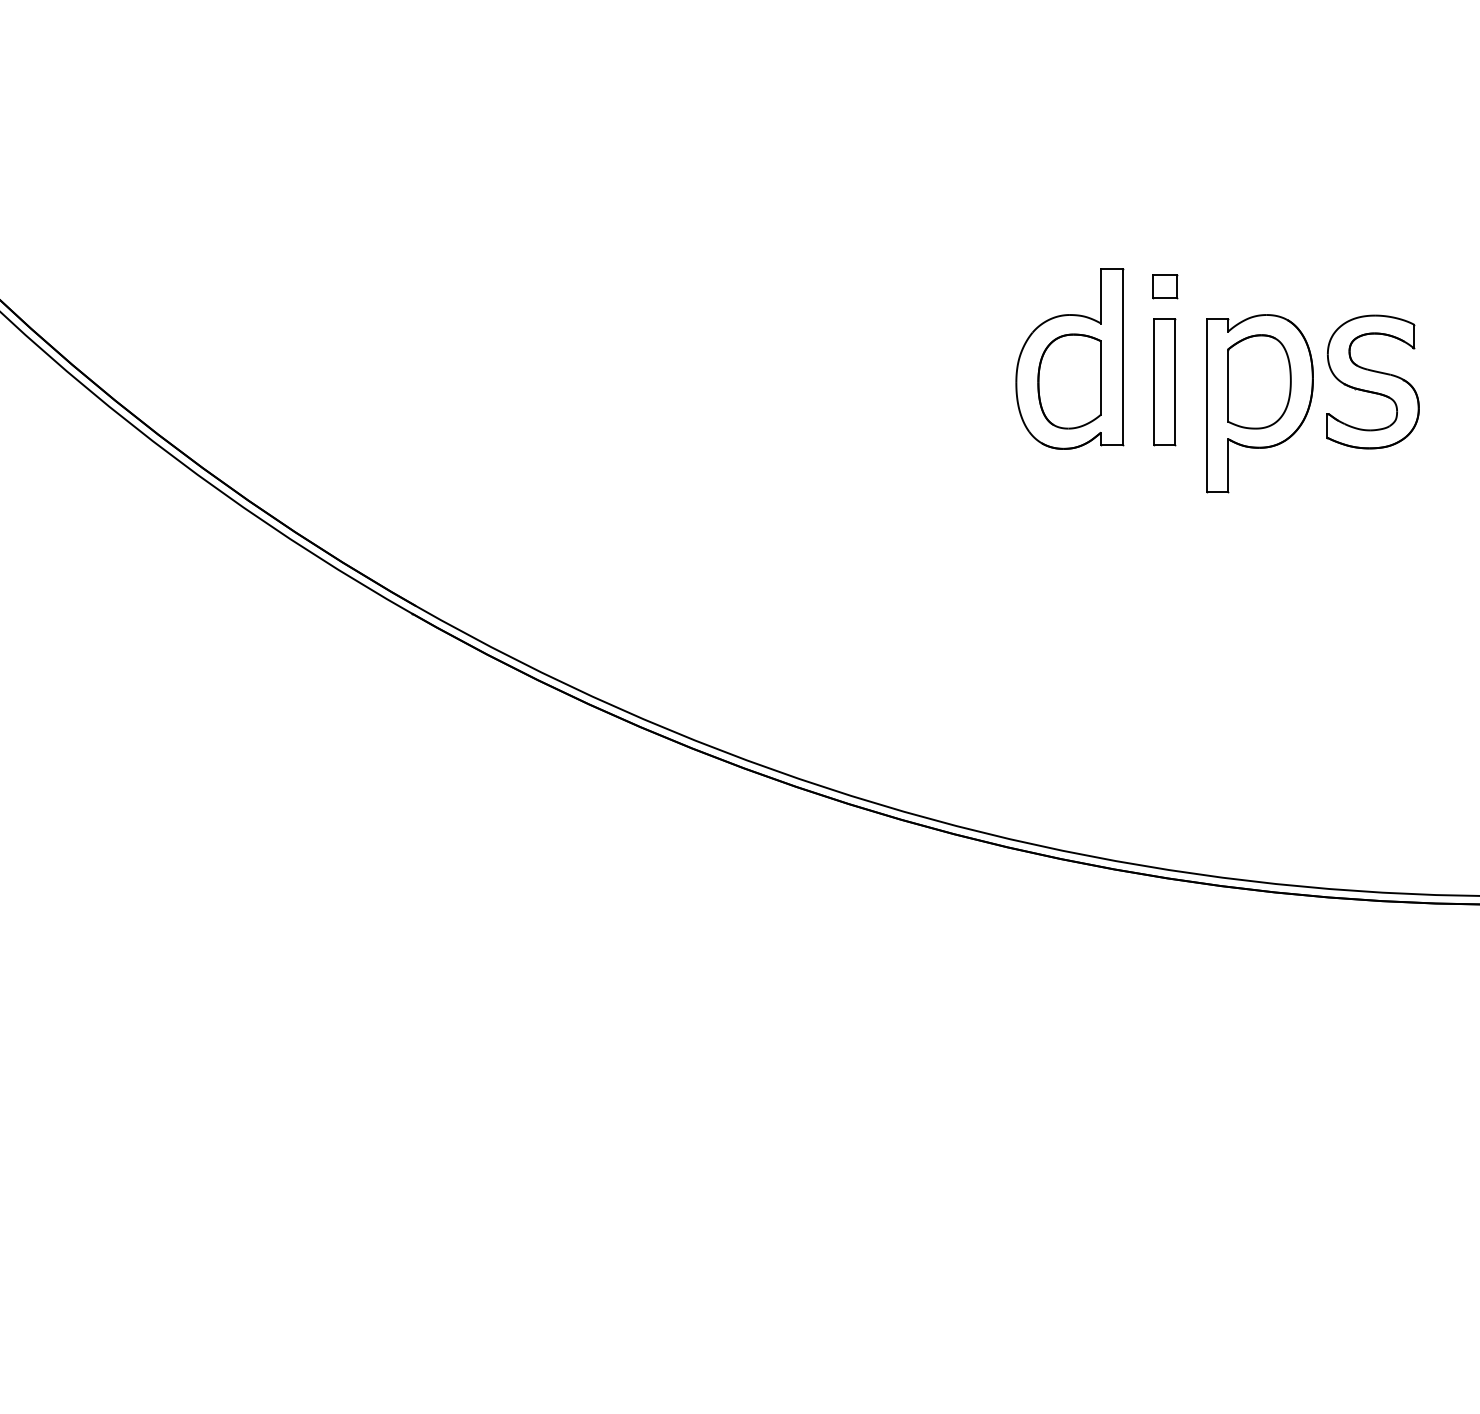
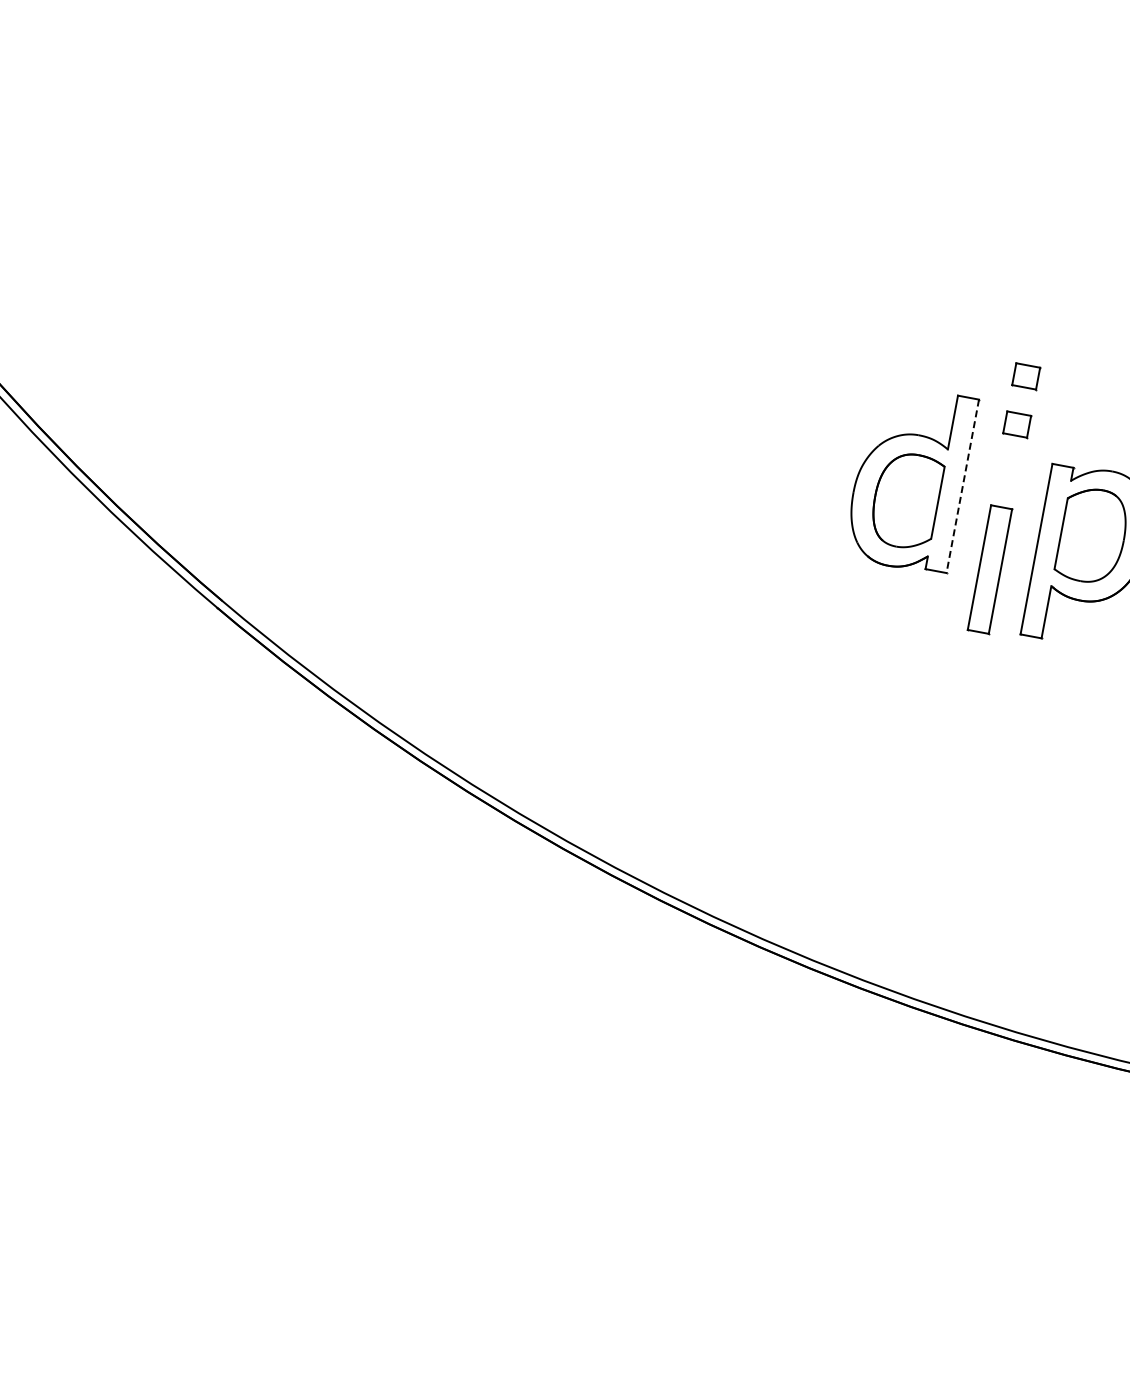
part: (1165, 237) -> (1026, 376), added
line: (1122, 357) -> (962, 486), solid -> dashed
part: (1164, 382) -> (989, 570), moved

